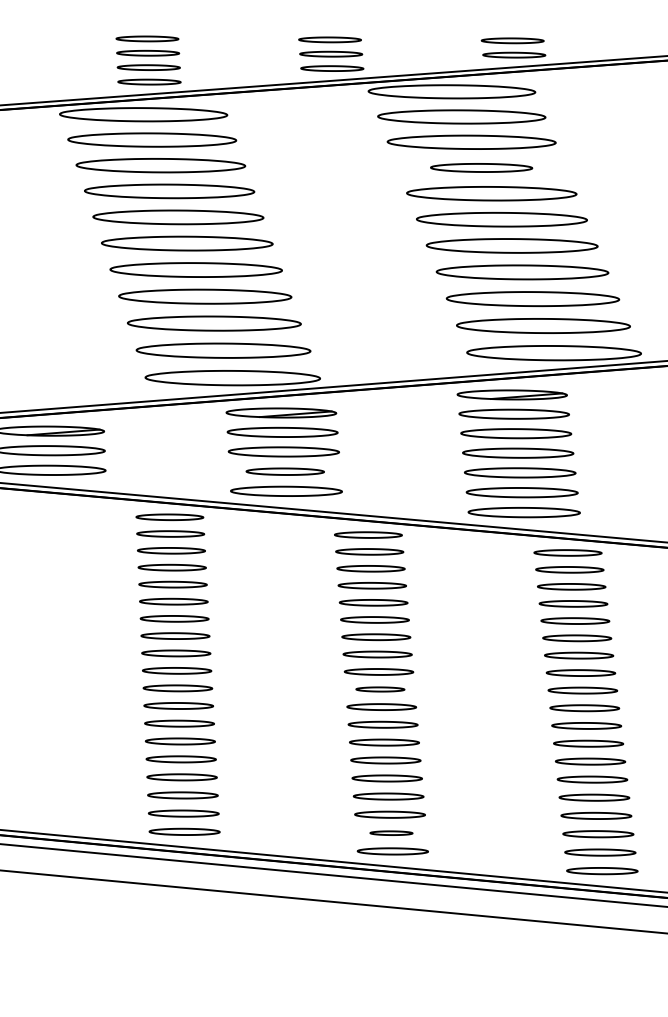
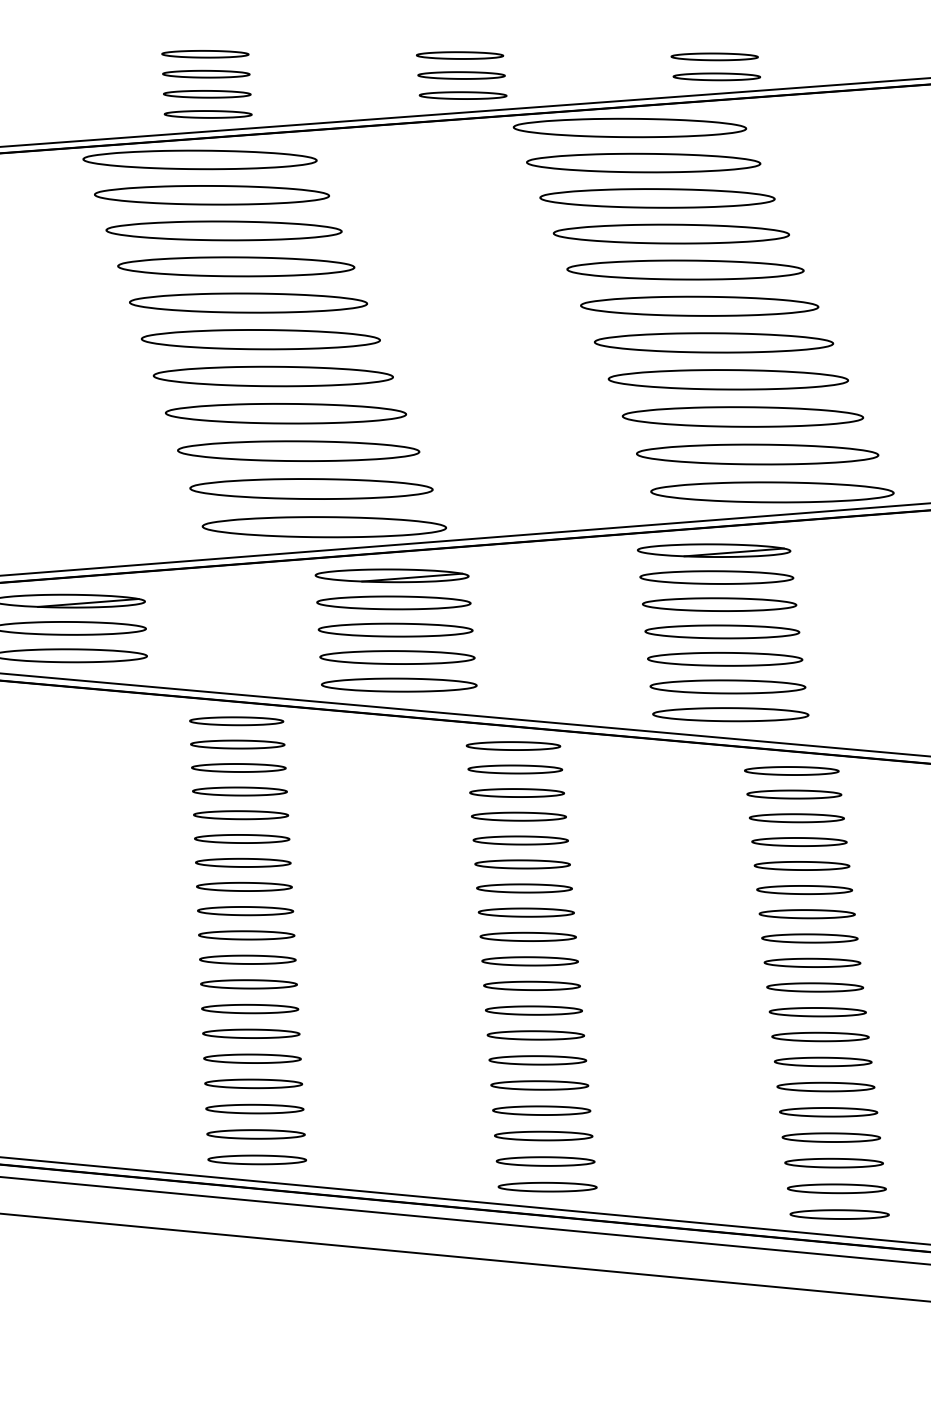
part: (481, 167) -> (671, 233), size x1.67
part: (285, 471) -> (397, 657), size x1.43
part: (380, 689) -> (530, 961), size x1.43
part: (391, 833) -> (545, 1162), size x1.67

